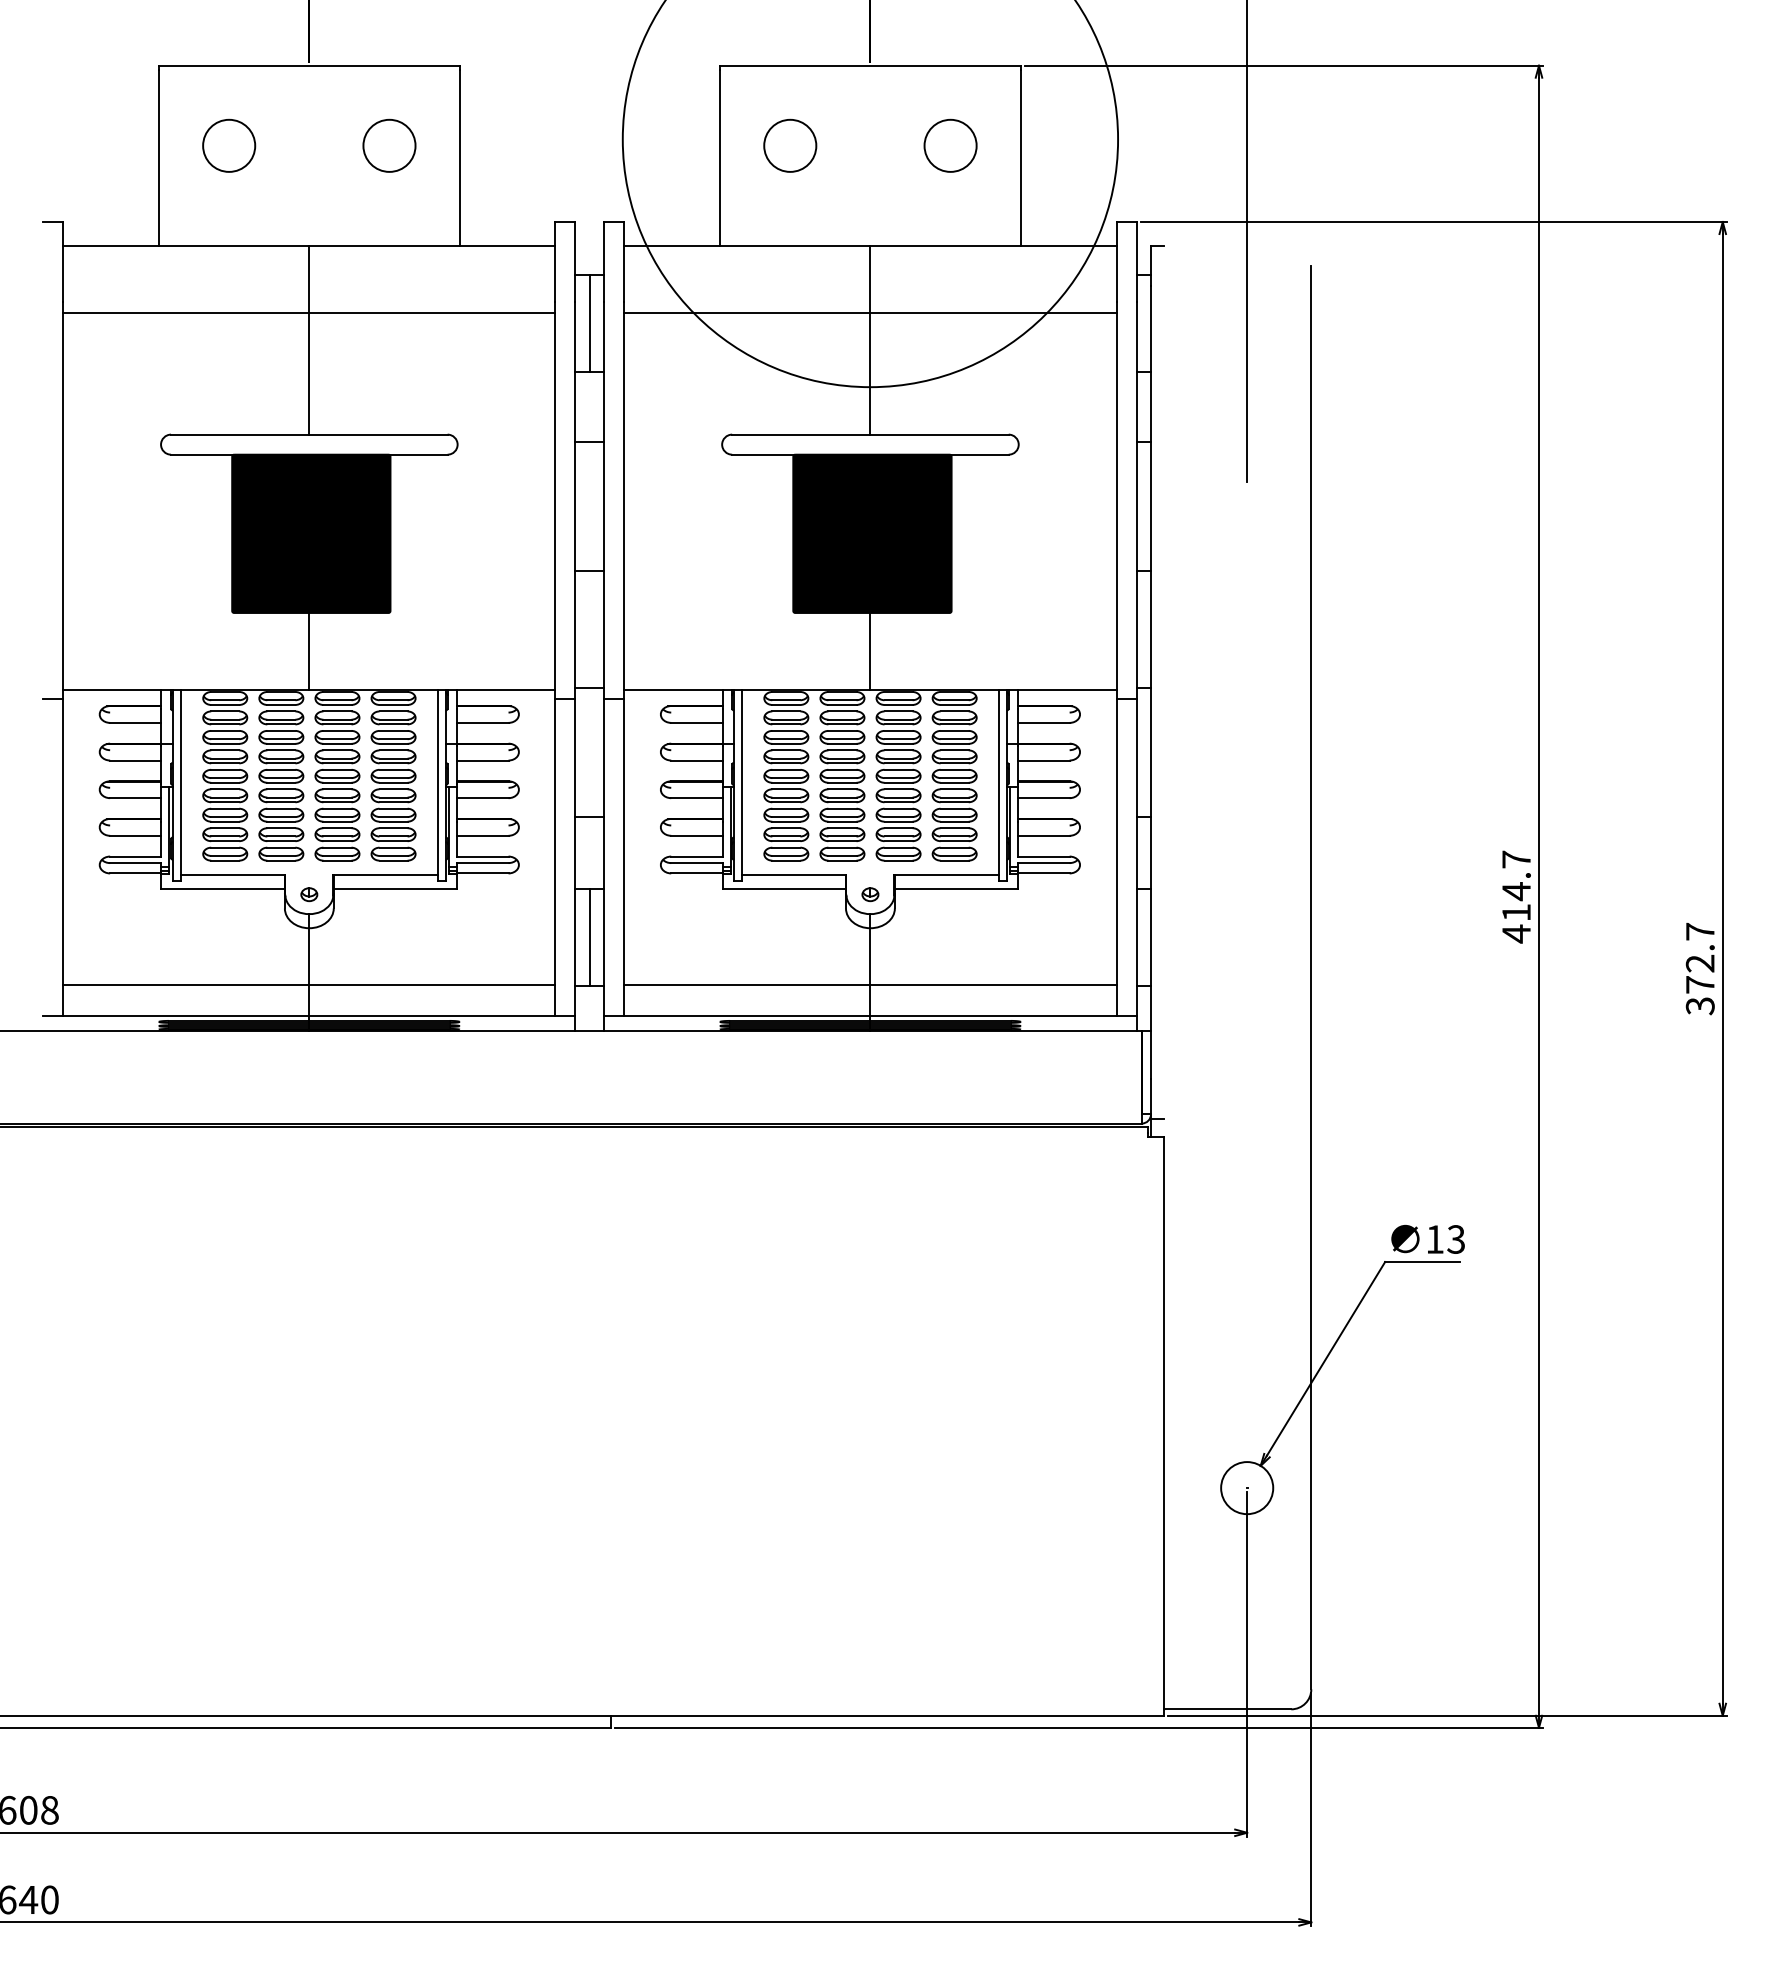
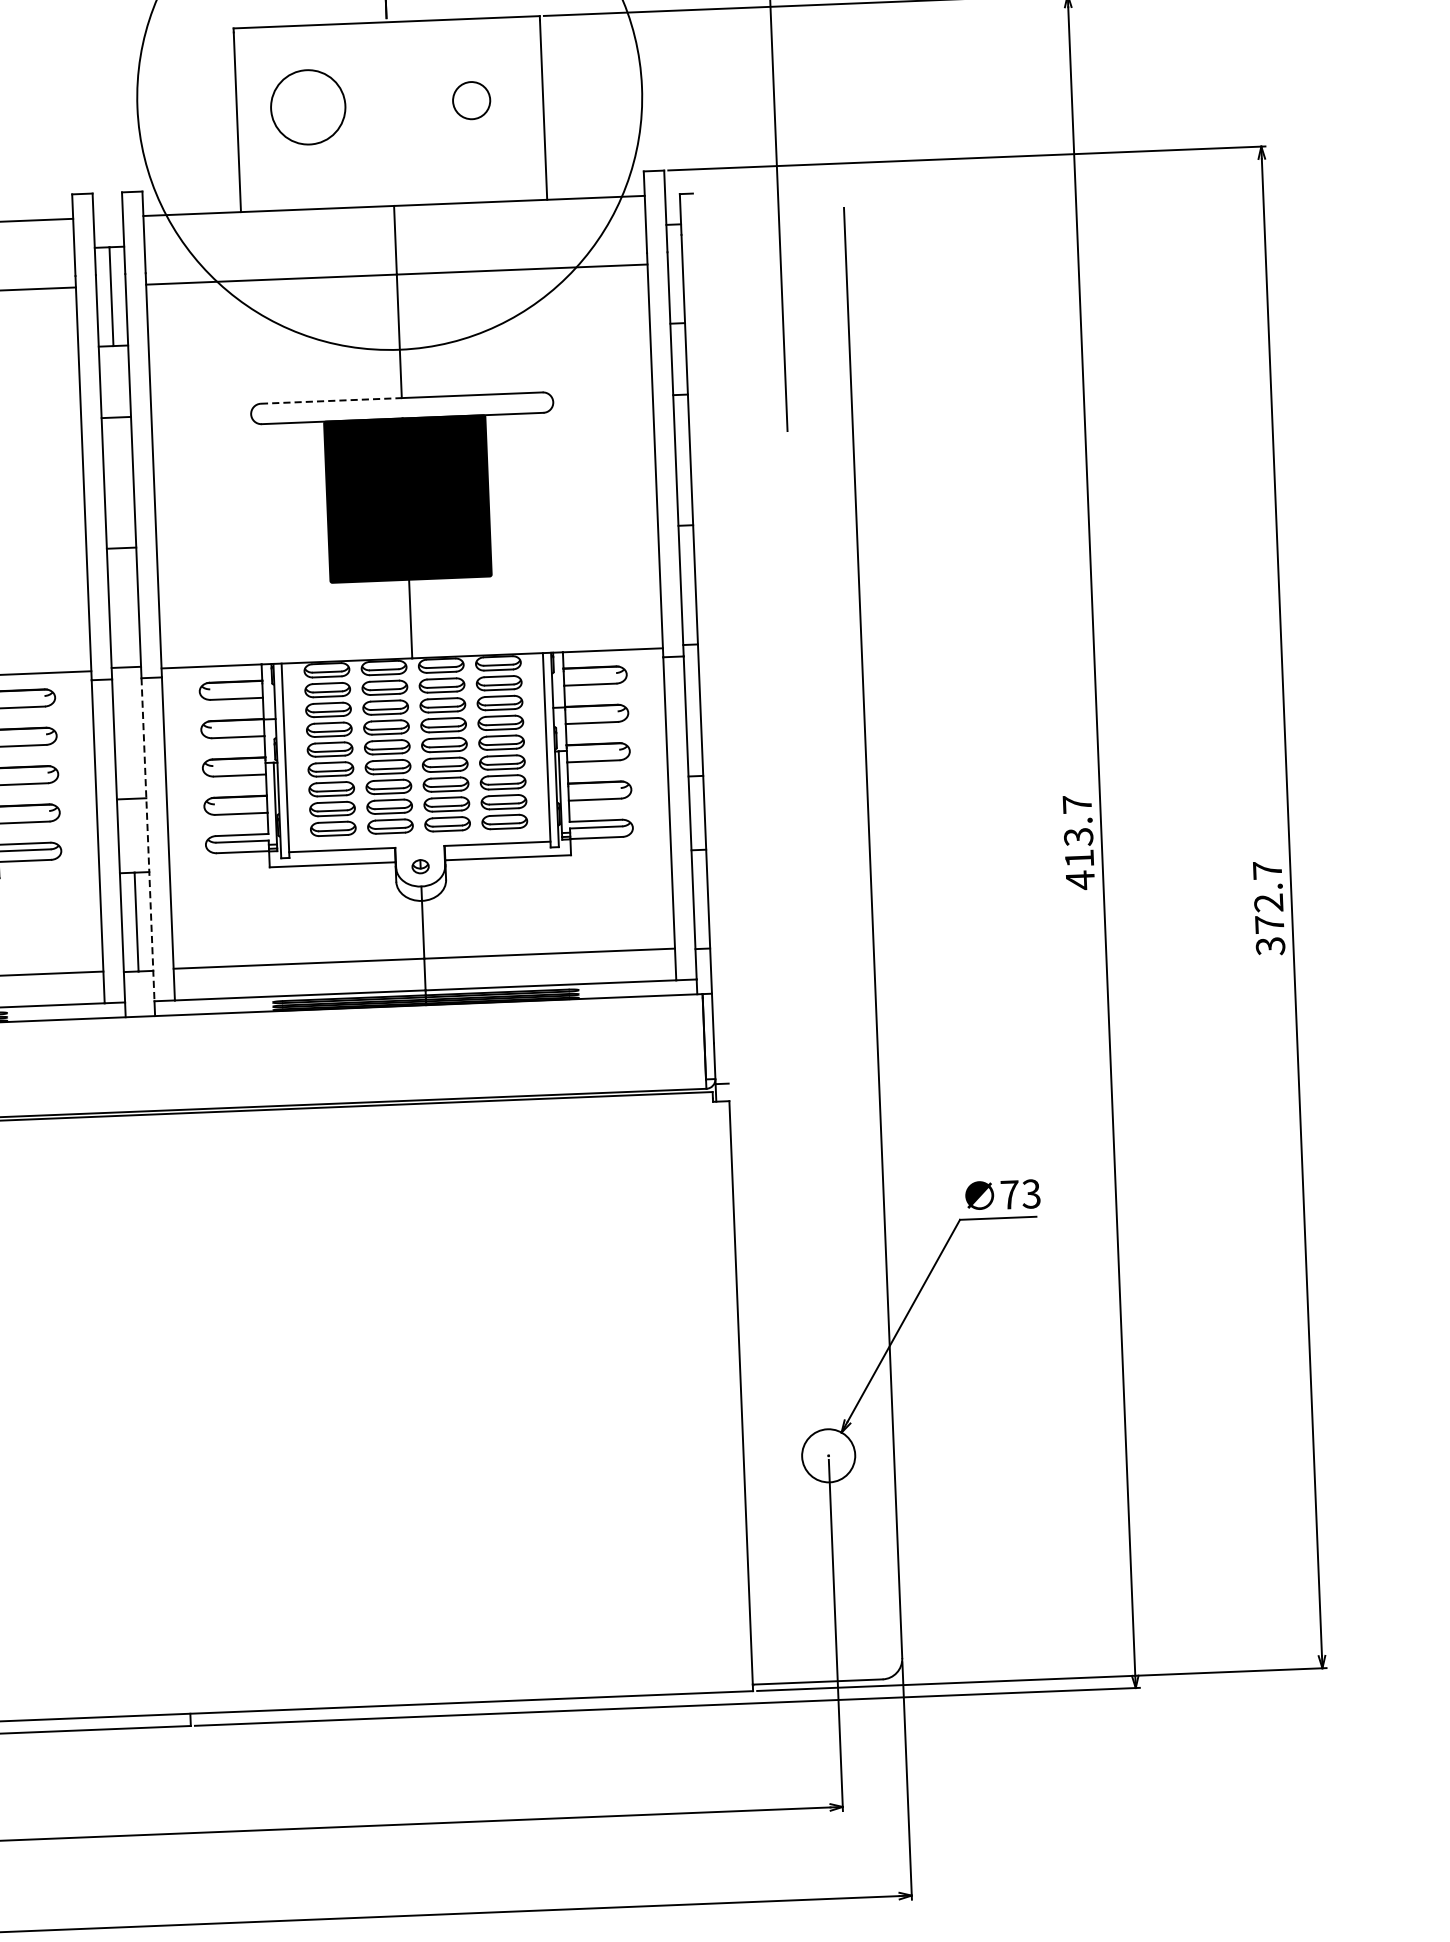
circle: (790, 145) -> (308, 106), size x1.4
circle: (950, 145) -> (471, 100), size x0.7
line: (801, 434) -> (331, 400), solid -> dashed
line: (604, 857) -> (148, 839), solid -> dashed
text: (1516, 891) -> (1078, 837), 414.7 -> 413.7
text: (1434, 1239) -> (1009, 1194), 13 -> 73

